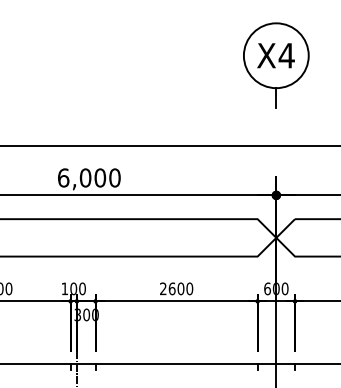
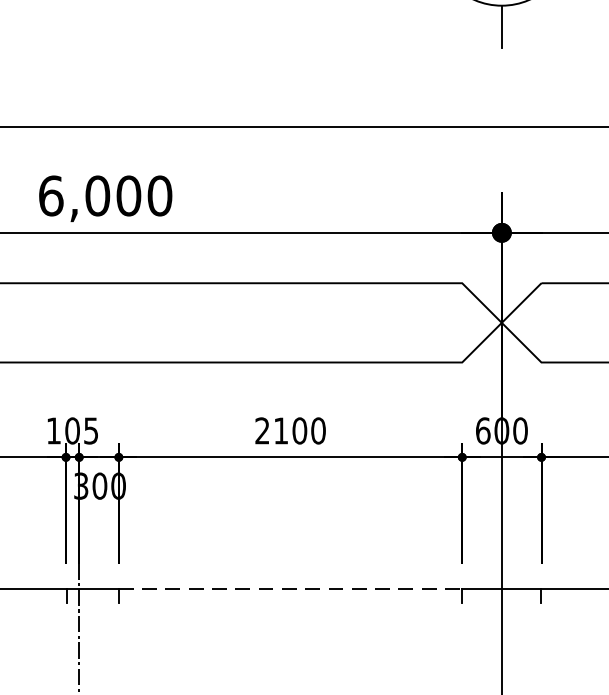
text: (82, 288) -> (91, 430), 100 -> 105
text: (171, 288) -> (279, 430), 2600 -> 2100
line: (177, 363) -> (292, 589), solid -> dashed

